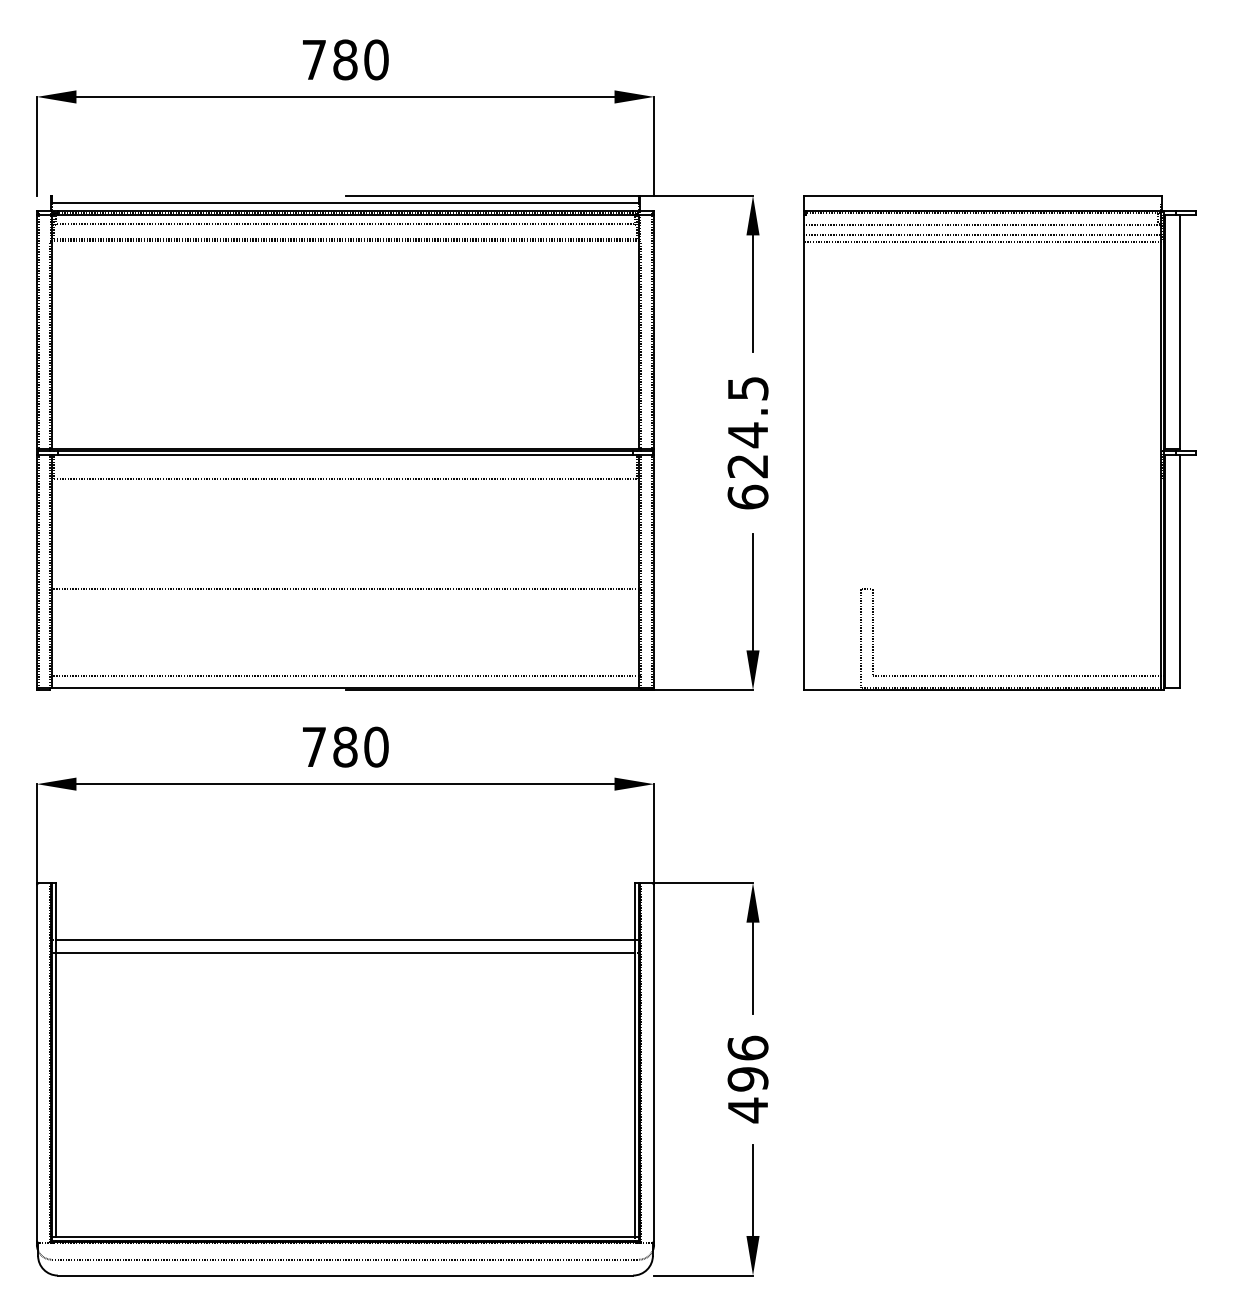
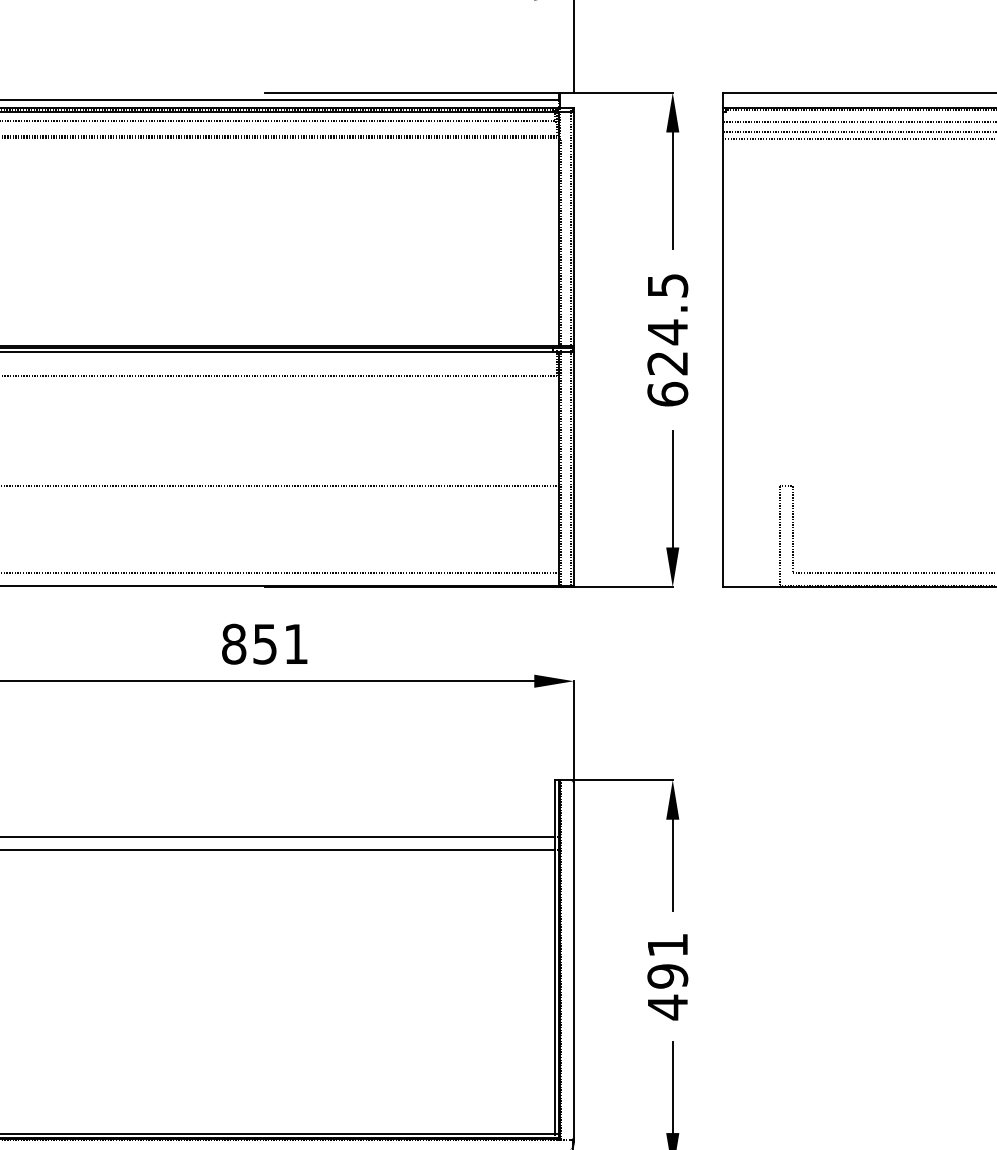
text: (345, 746) -> (265, 643), 780 -> 851
text: (747, 1047) -> (667, 944), 496 -> 491

